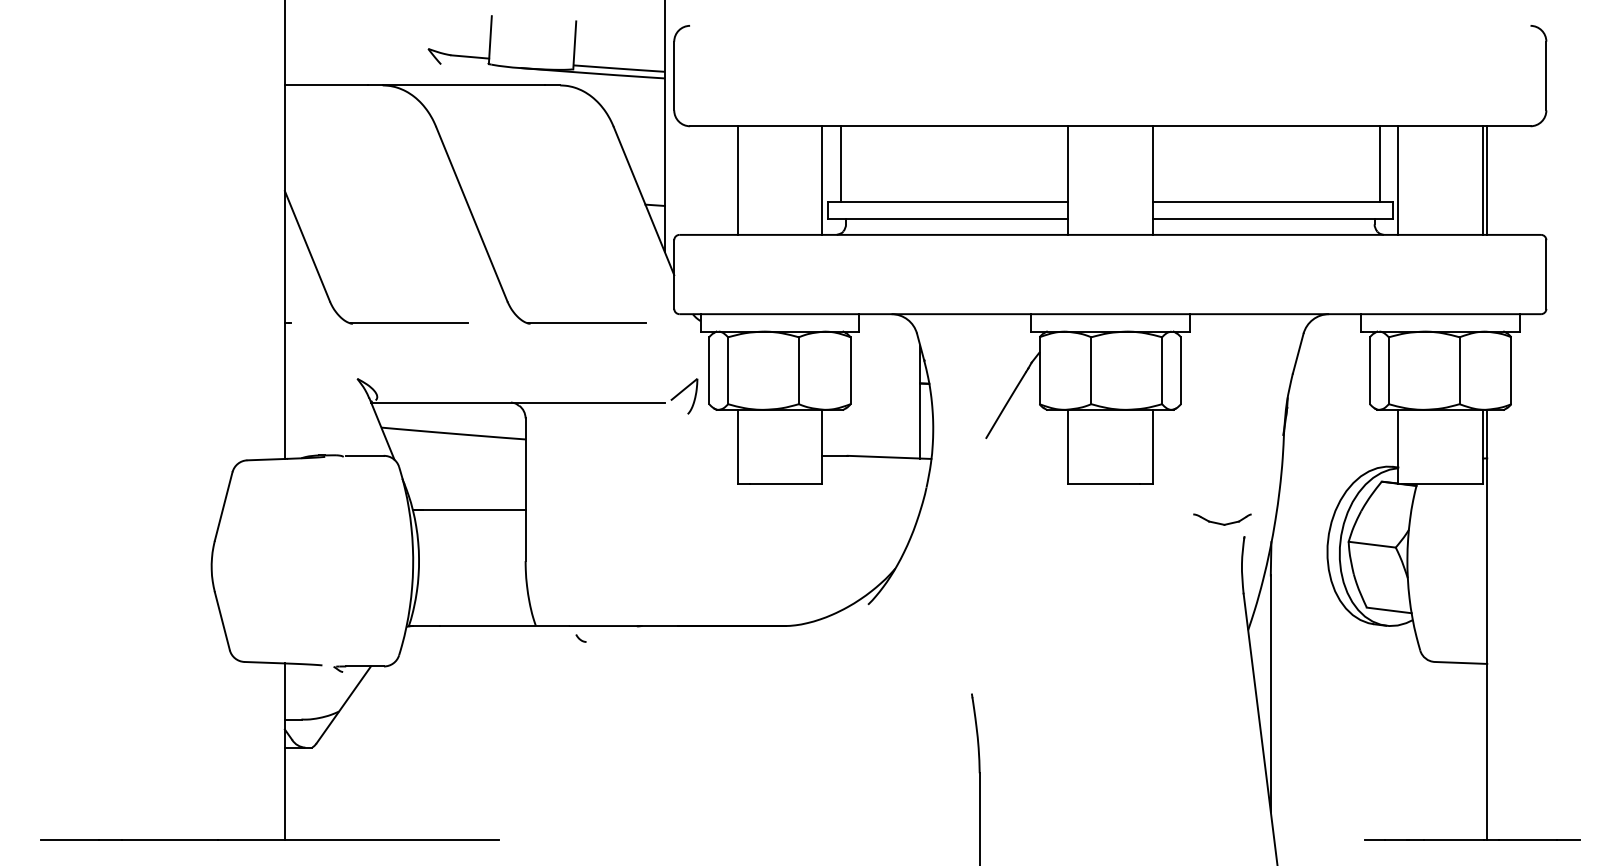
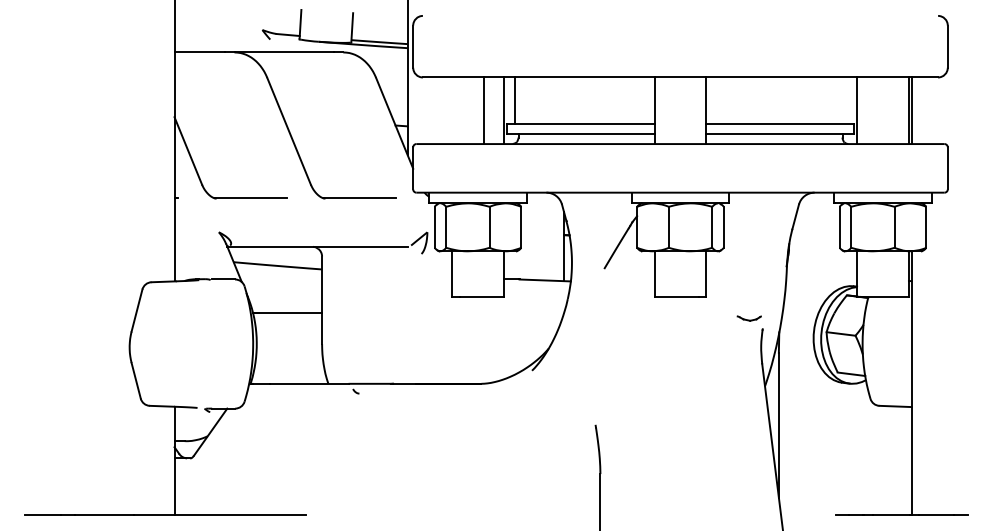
line: (1379, 163) -> (845, 100), removed
line: (738, 180) -> (484, 110), moved
part: (1222, 519) -> (749, 318), size x0.7

